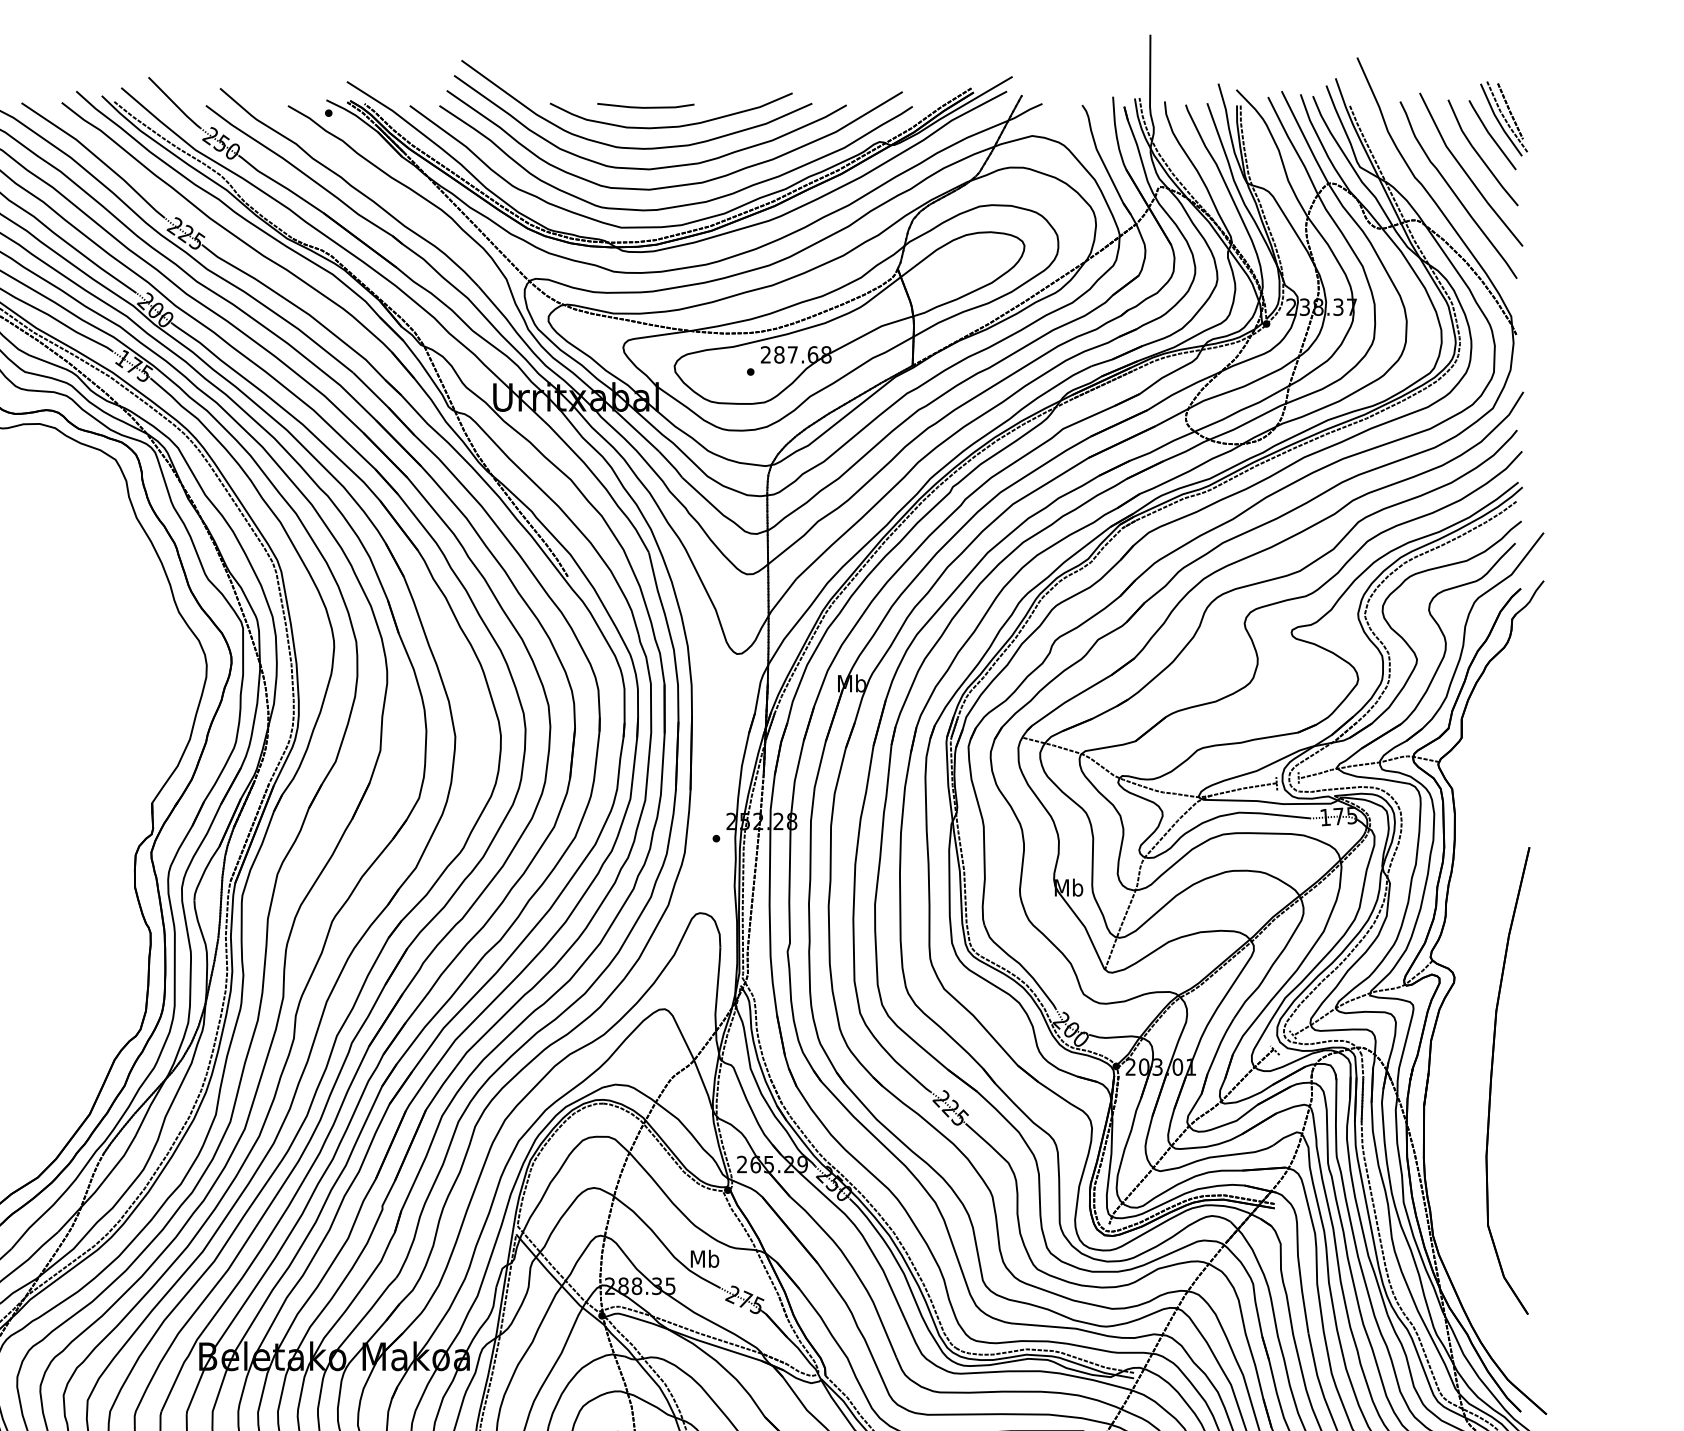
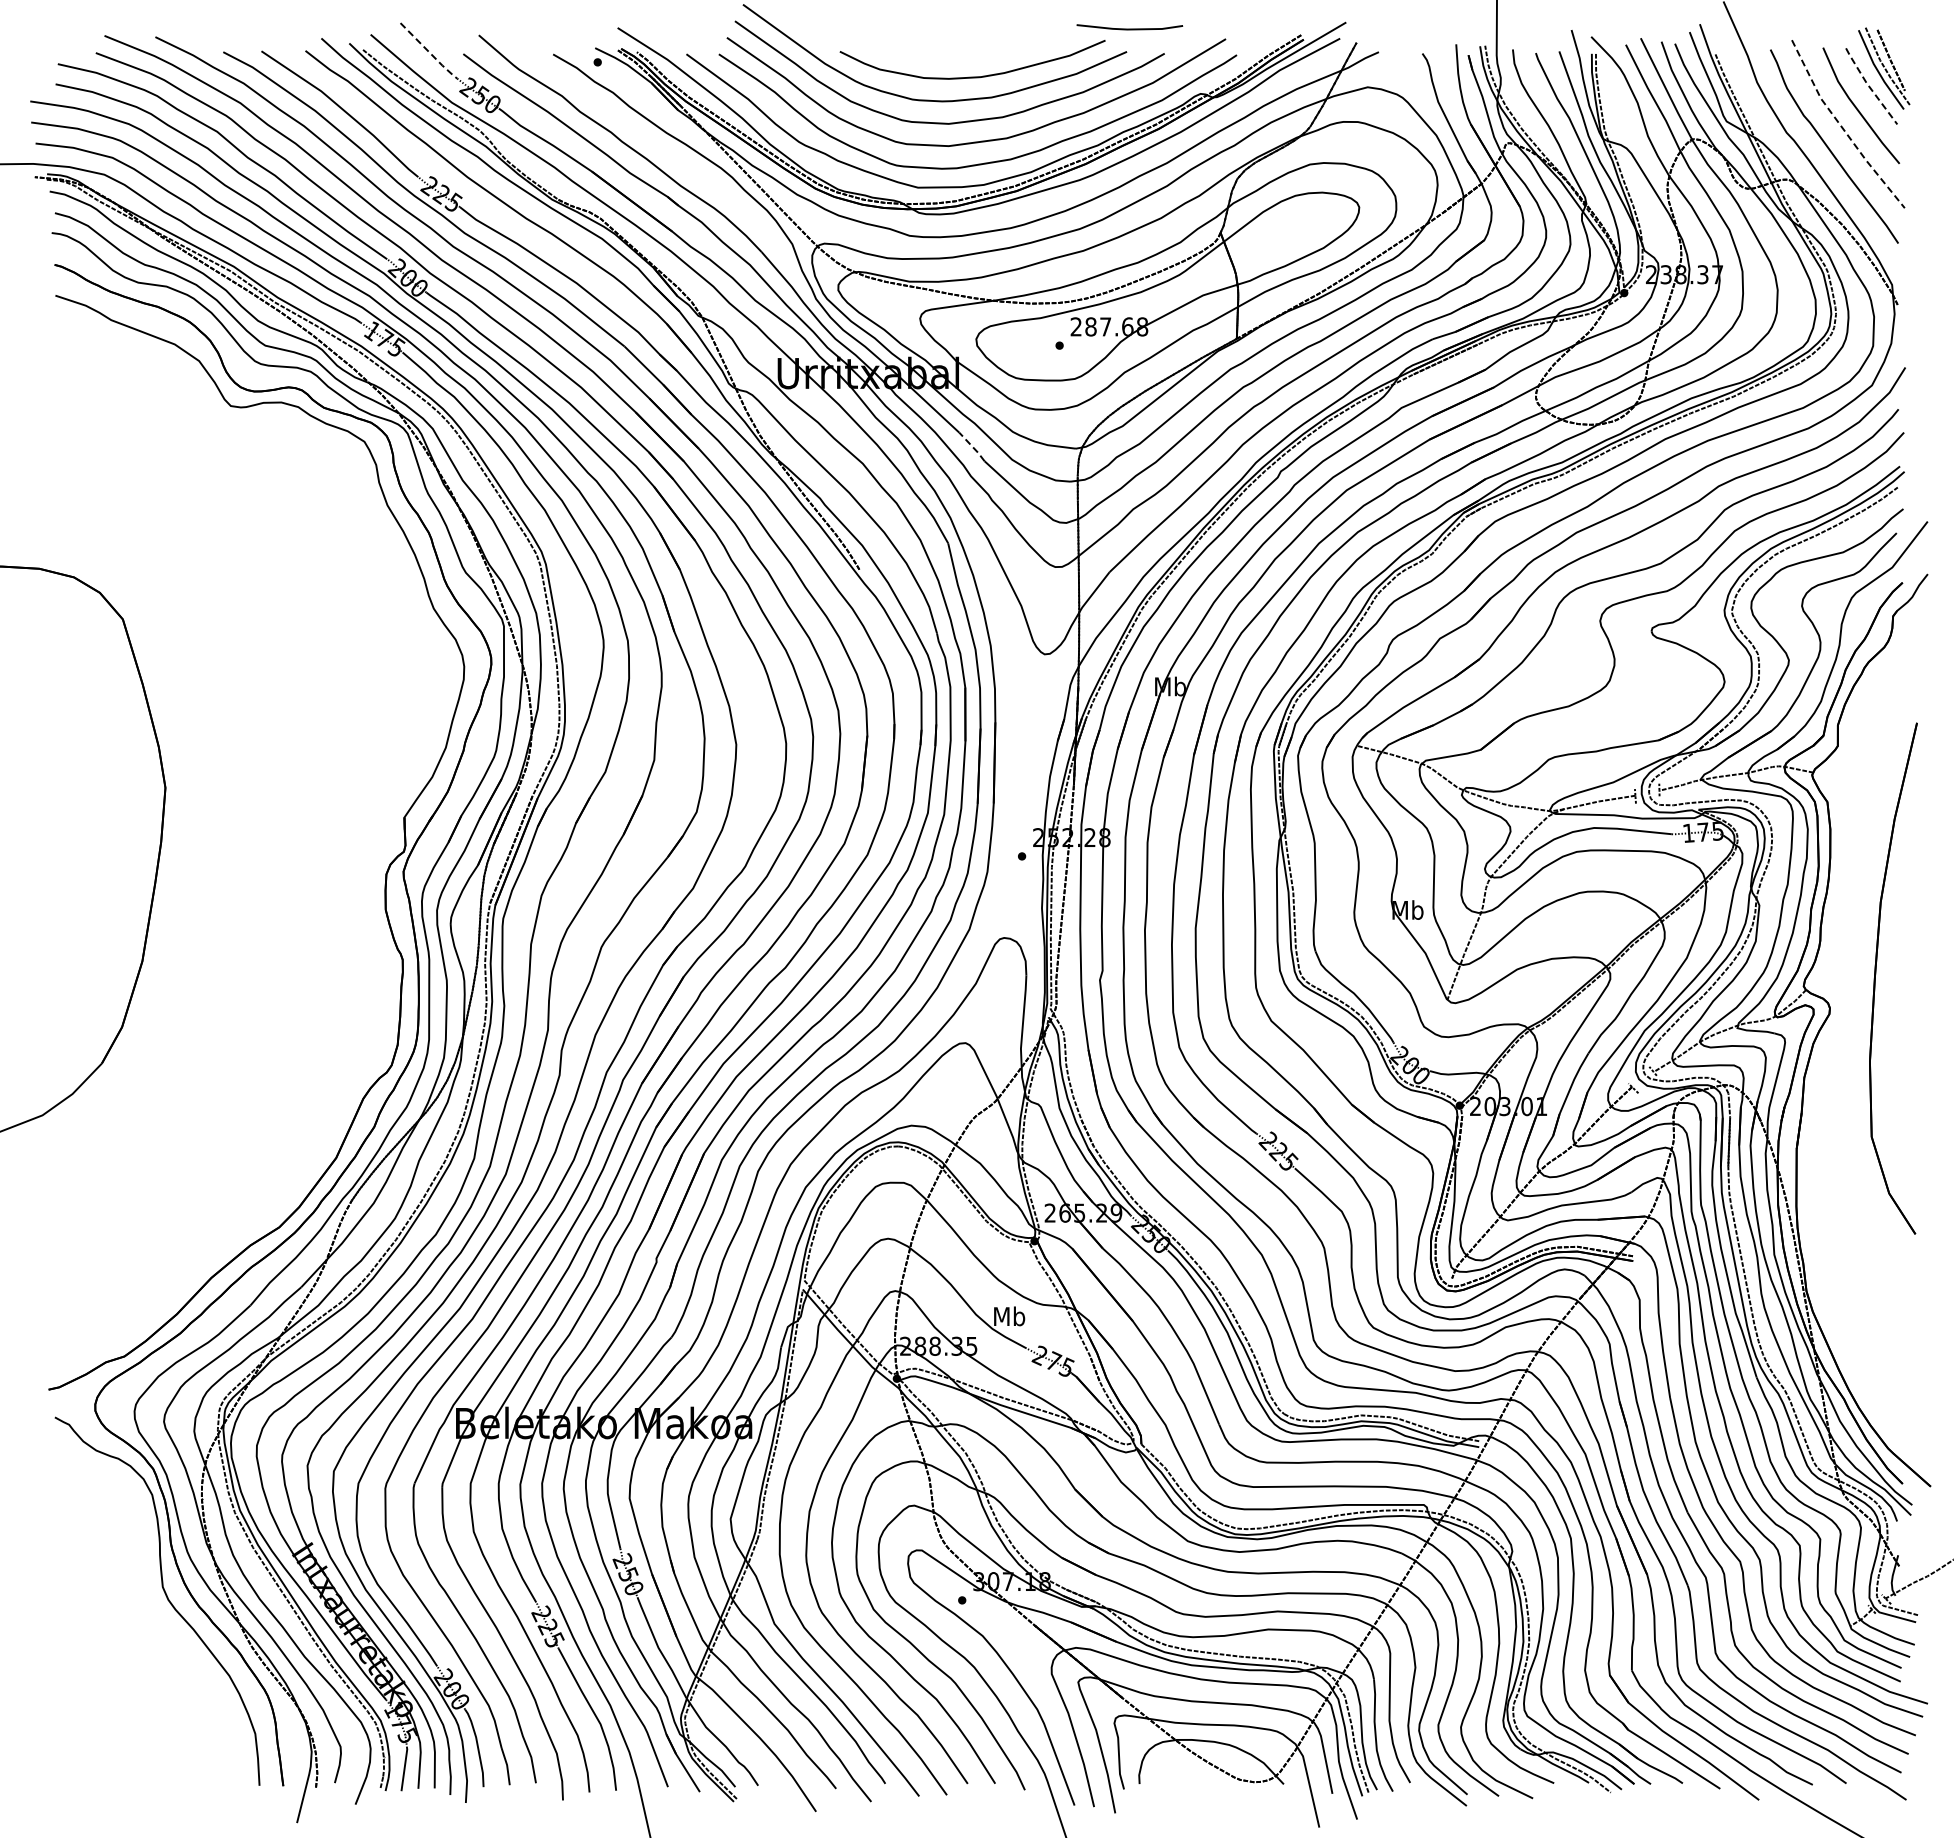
line: (175, 104) -> (429, 52), solid -> dashed
line: (645, 106) -> (1129, 28), moved
line: (1490, 135) -> (1869, 86), solid -> dashed
line: (1465, 173) -> (1842, 128), solid -> dashed
line: (671, 464) -> (972, 446), solid -> dashed
part: (1492, 1077) -> (1876, 974), moved

